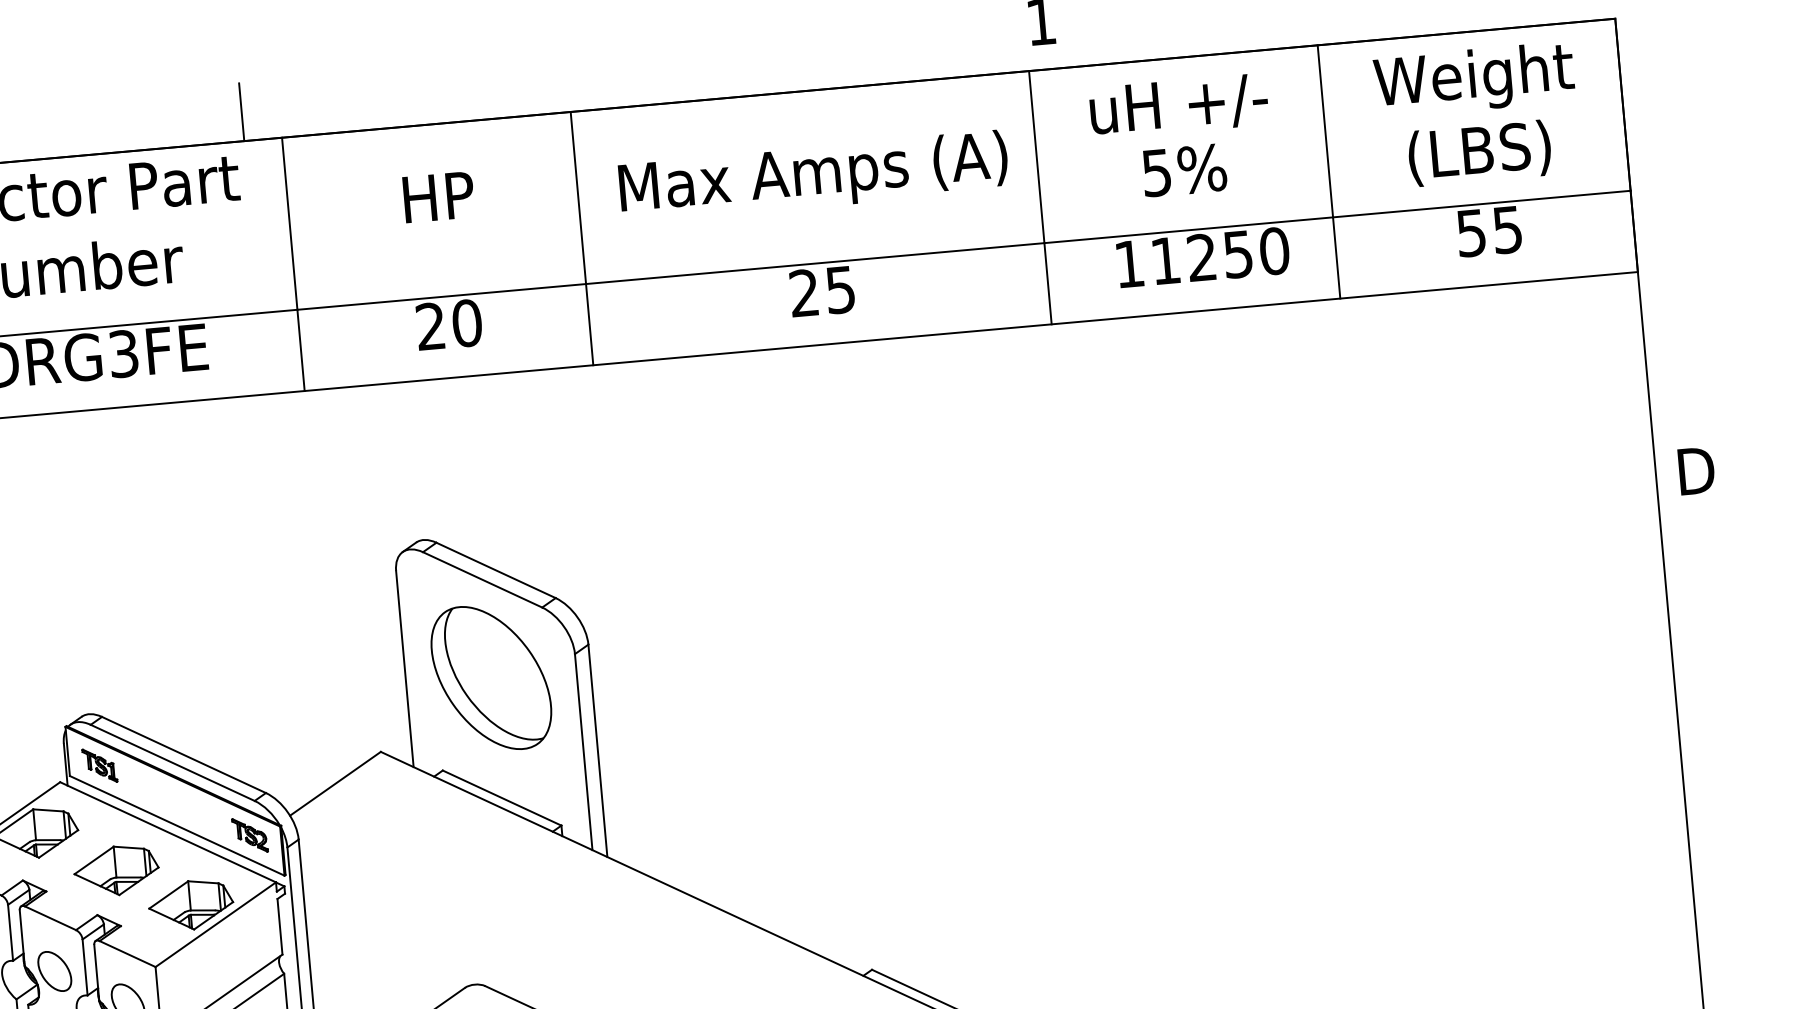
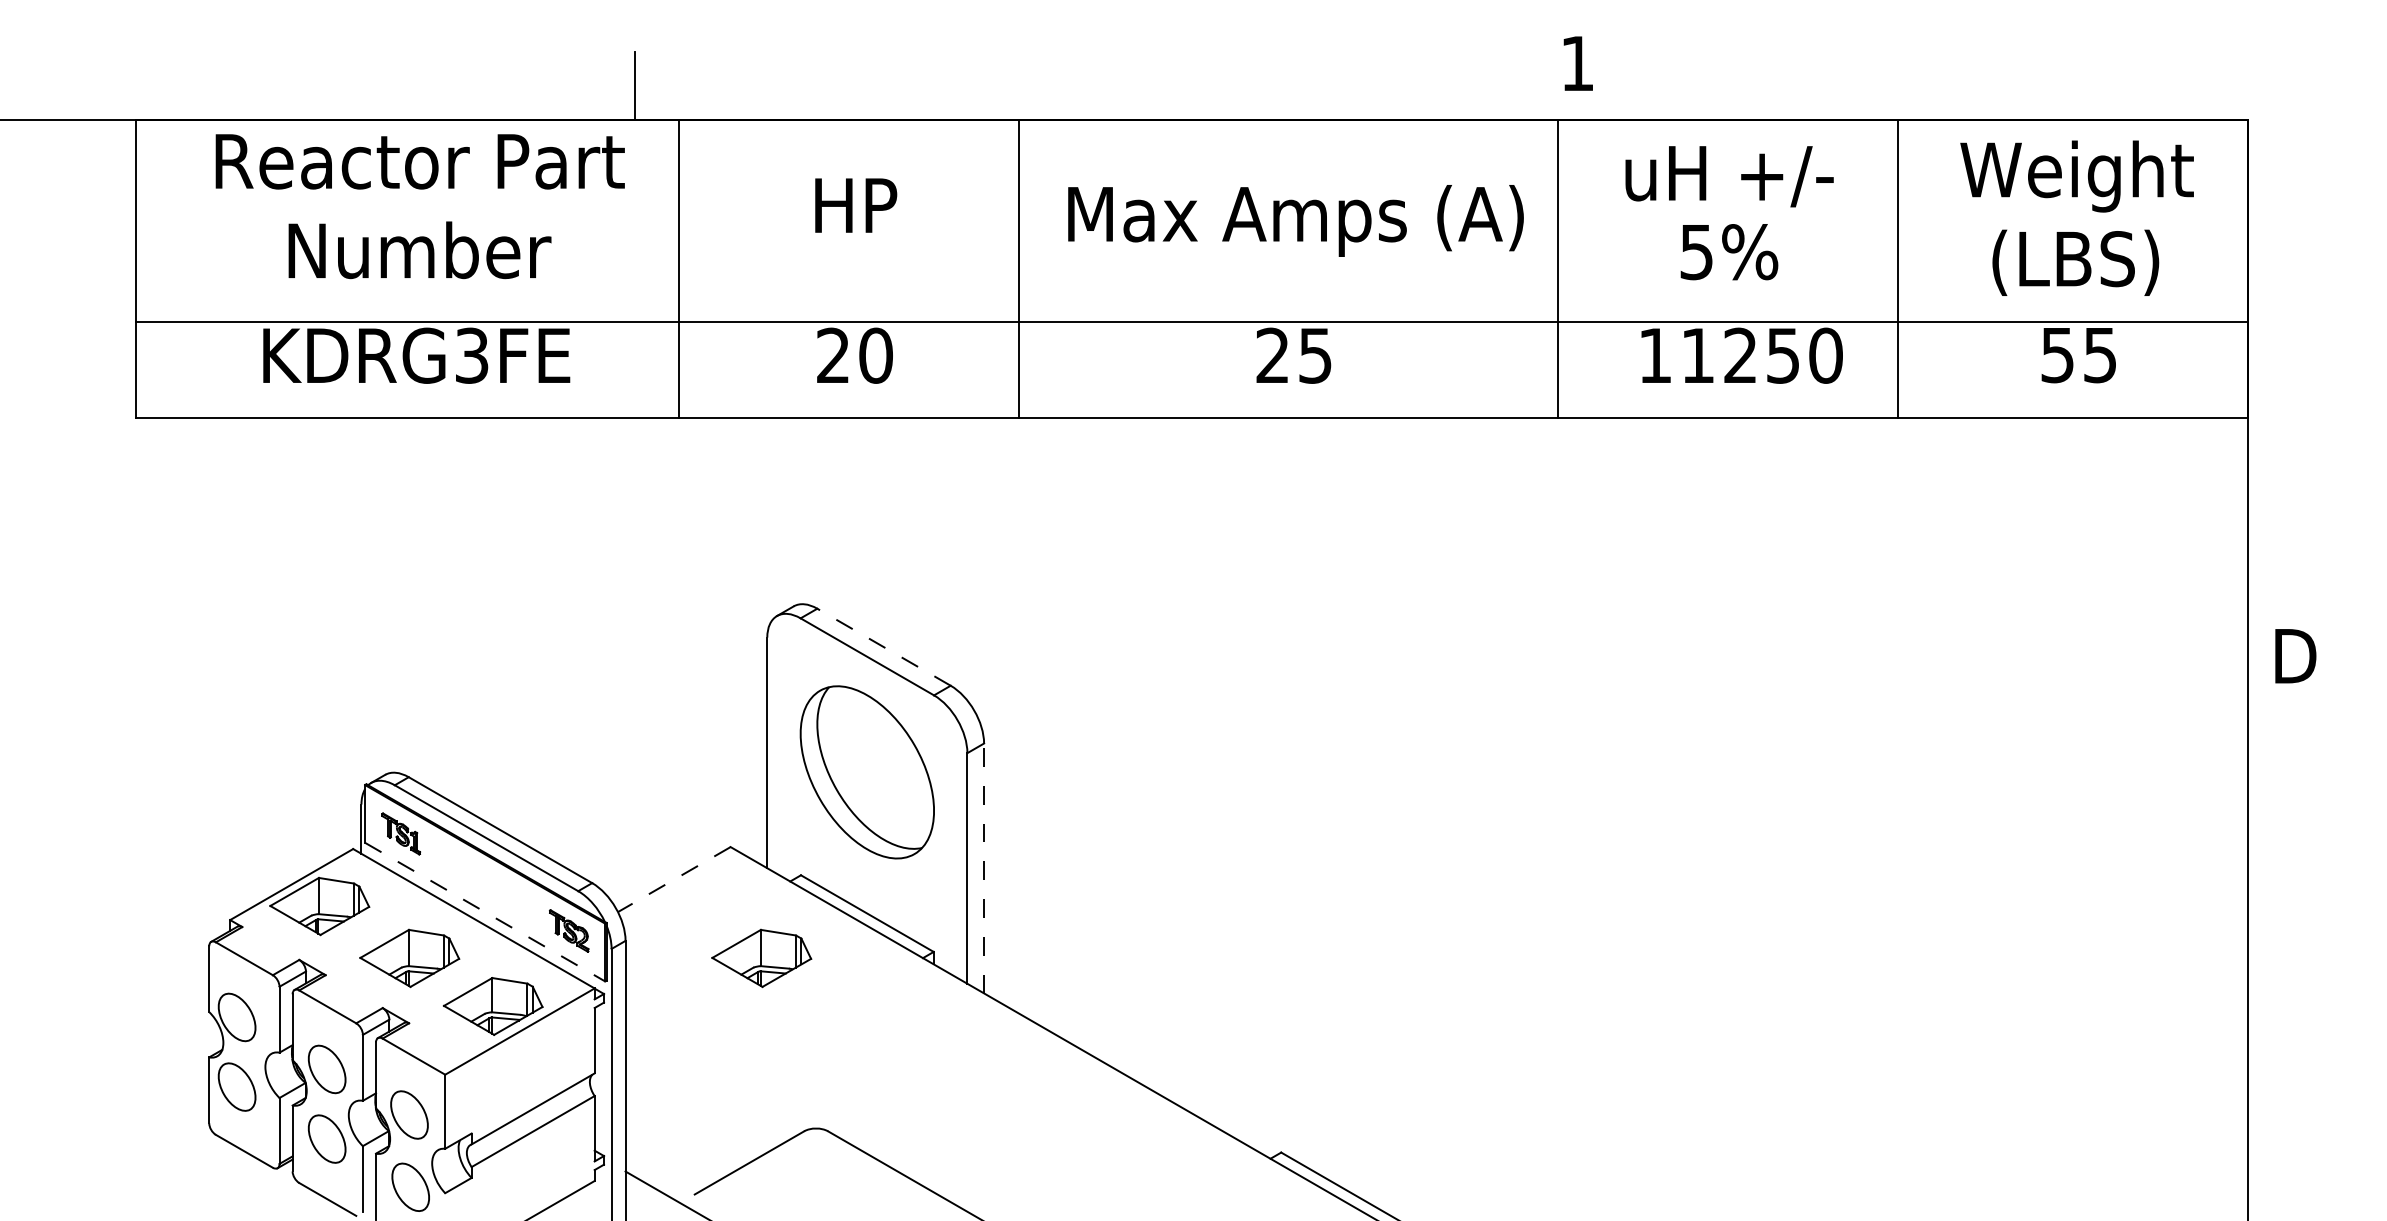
line: (495, 569) -> (883, 646), solid -> dashed
line: (598, 750) -> (984, 868), solid -> dashed
line: (334, 783) -> (673, 879), solid -> dashed
line: (177, 826) -> (485, 912), solid -> dashed
part: (415, 843) -> (761, 957), added

